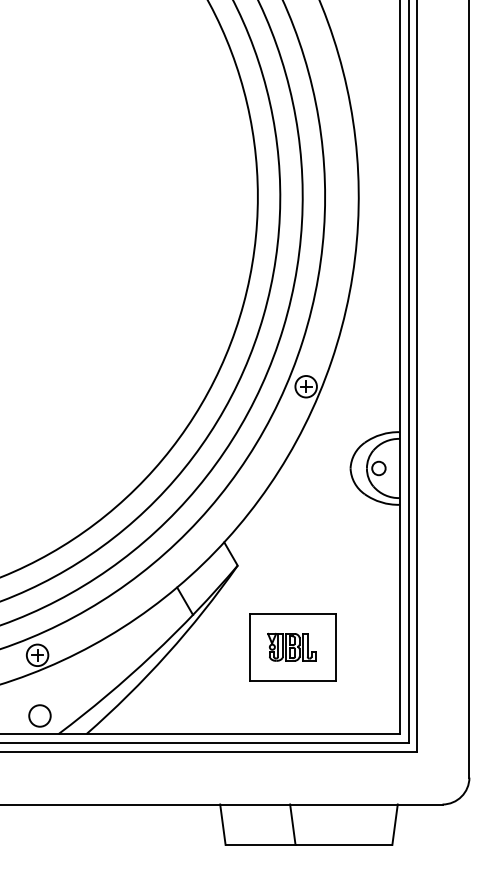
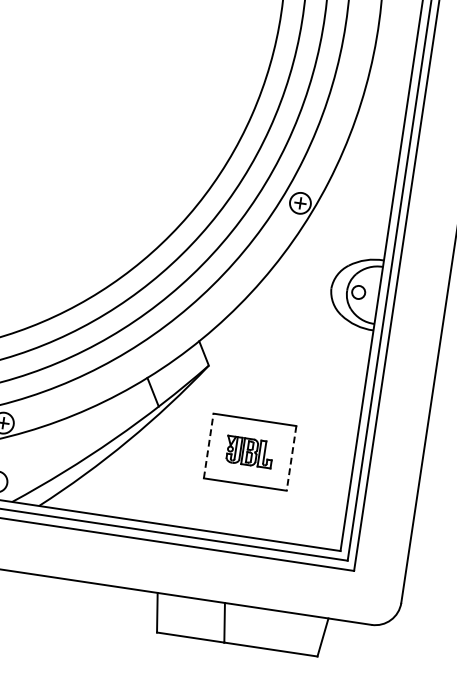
line: (249, 647) -> (208, 446), solid -> dashed
line: (335, 647) -> (291, 458), solid -> dashed

